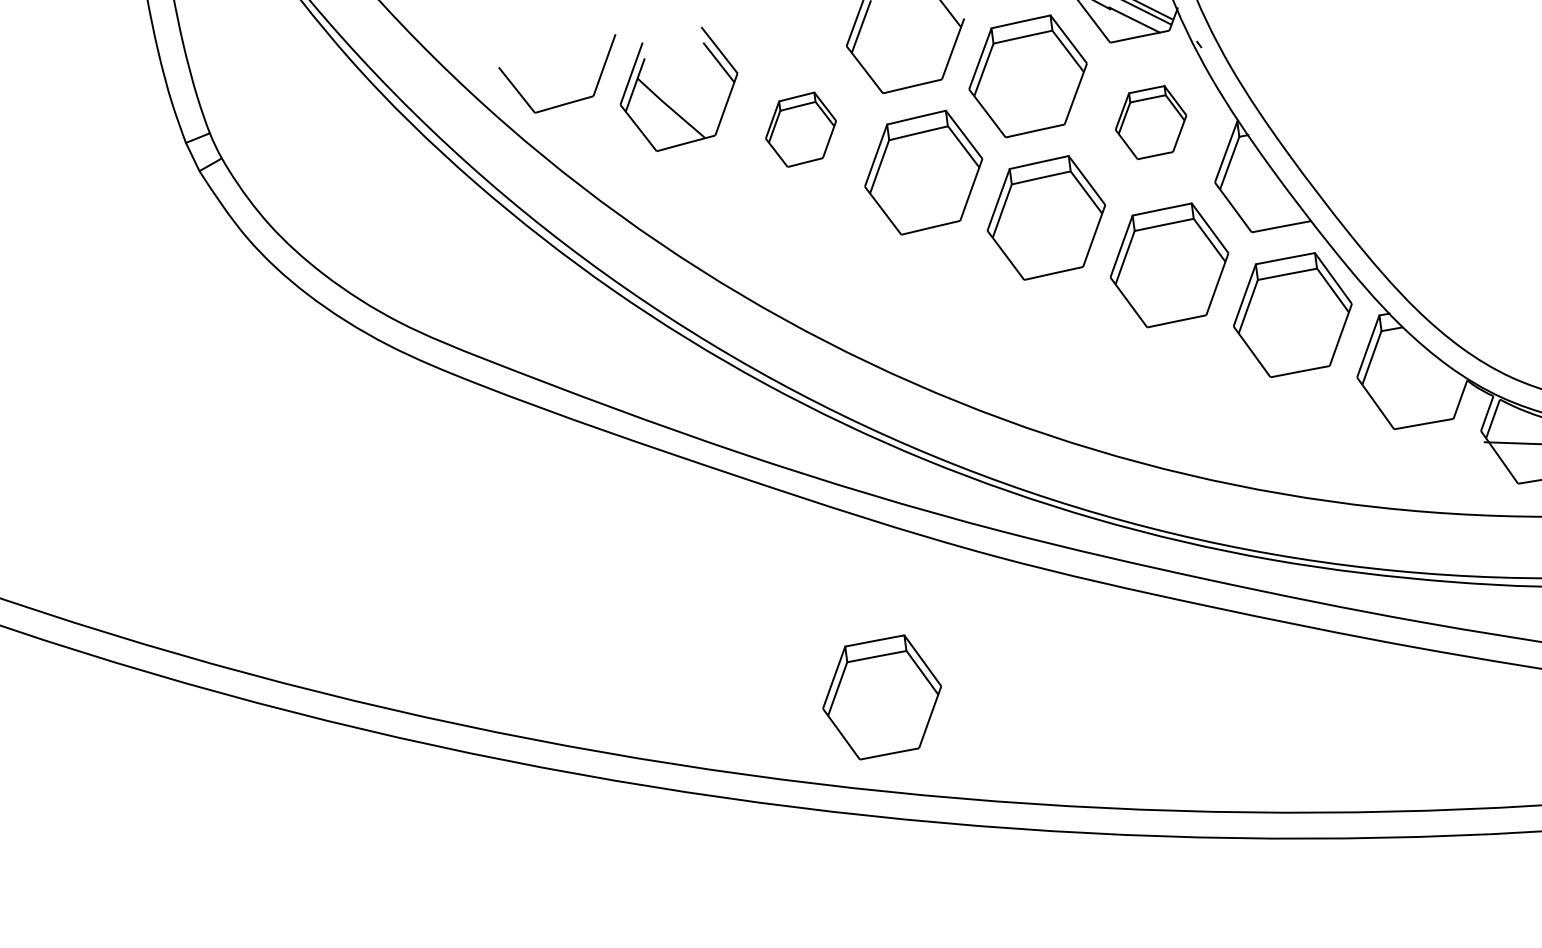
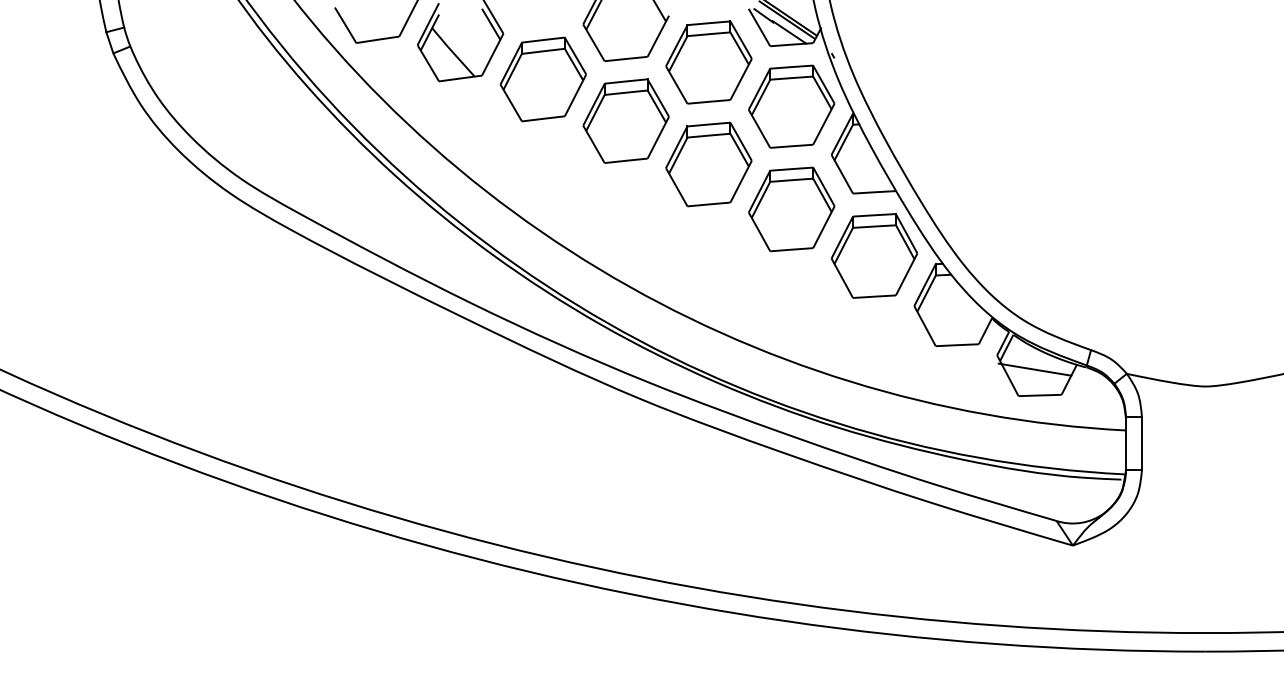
part: (1150, 122) -> (791, 106), size x1.67
part: (800, 129) -> (542, 79), size x1.67
part: (882, 696) -> (548, 488), removed

